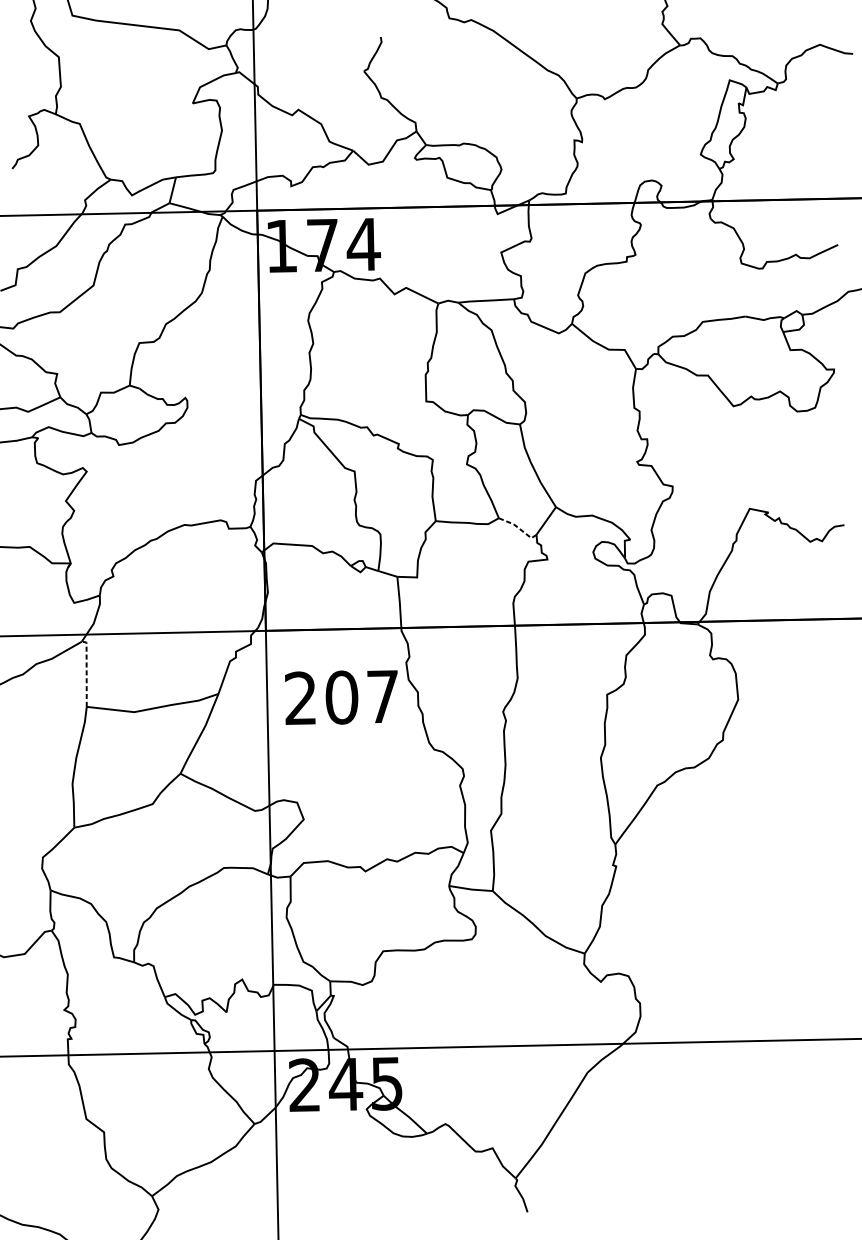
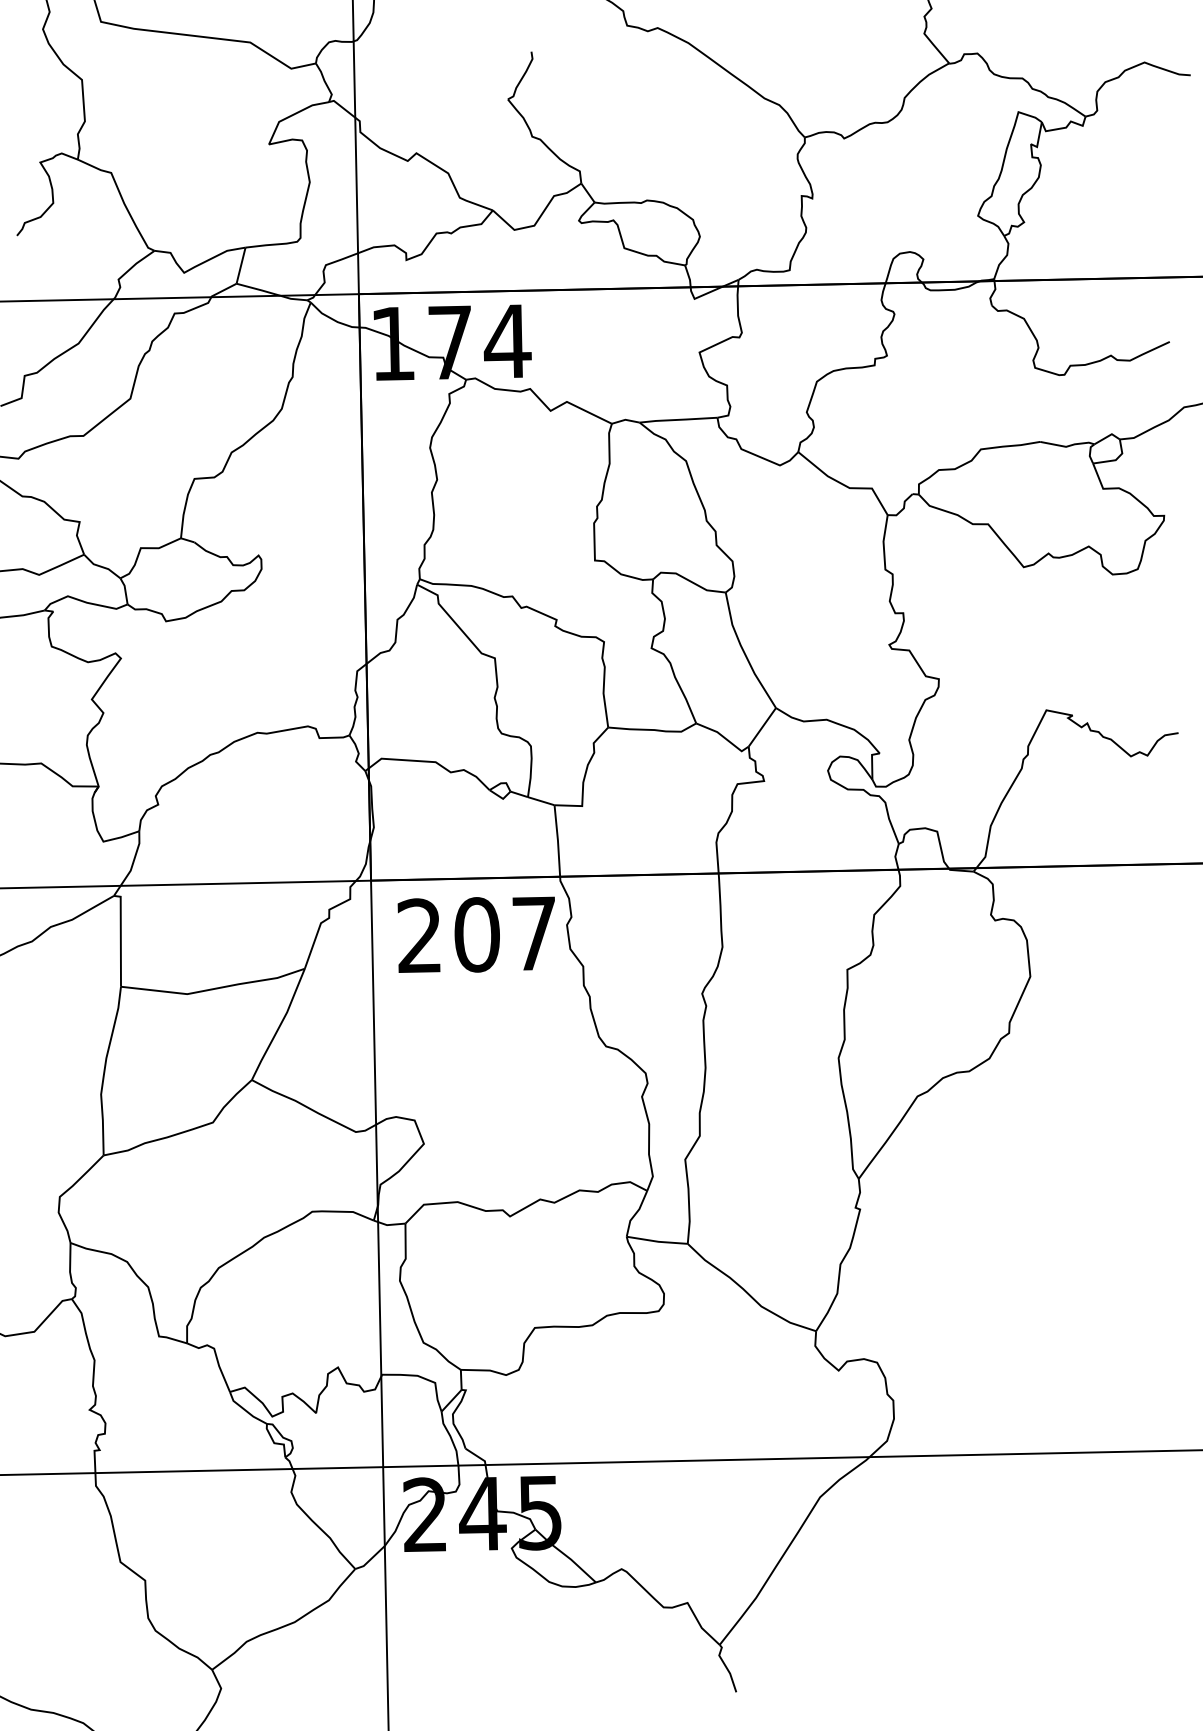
line: (519, 528) -> (724, 737), dashed -> solid
line: (86, 671) -> (120, 937), dashed -> solid
text: (340, 697) -> (475, 934), moved

